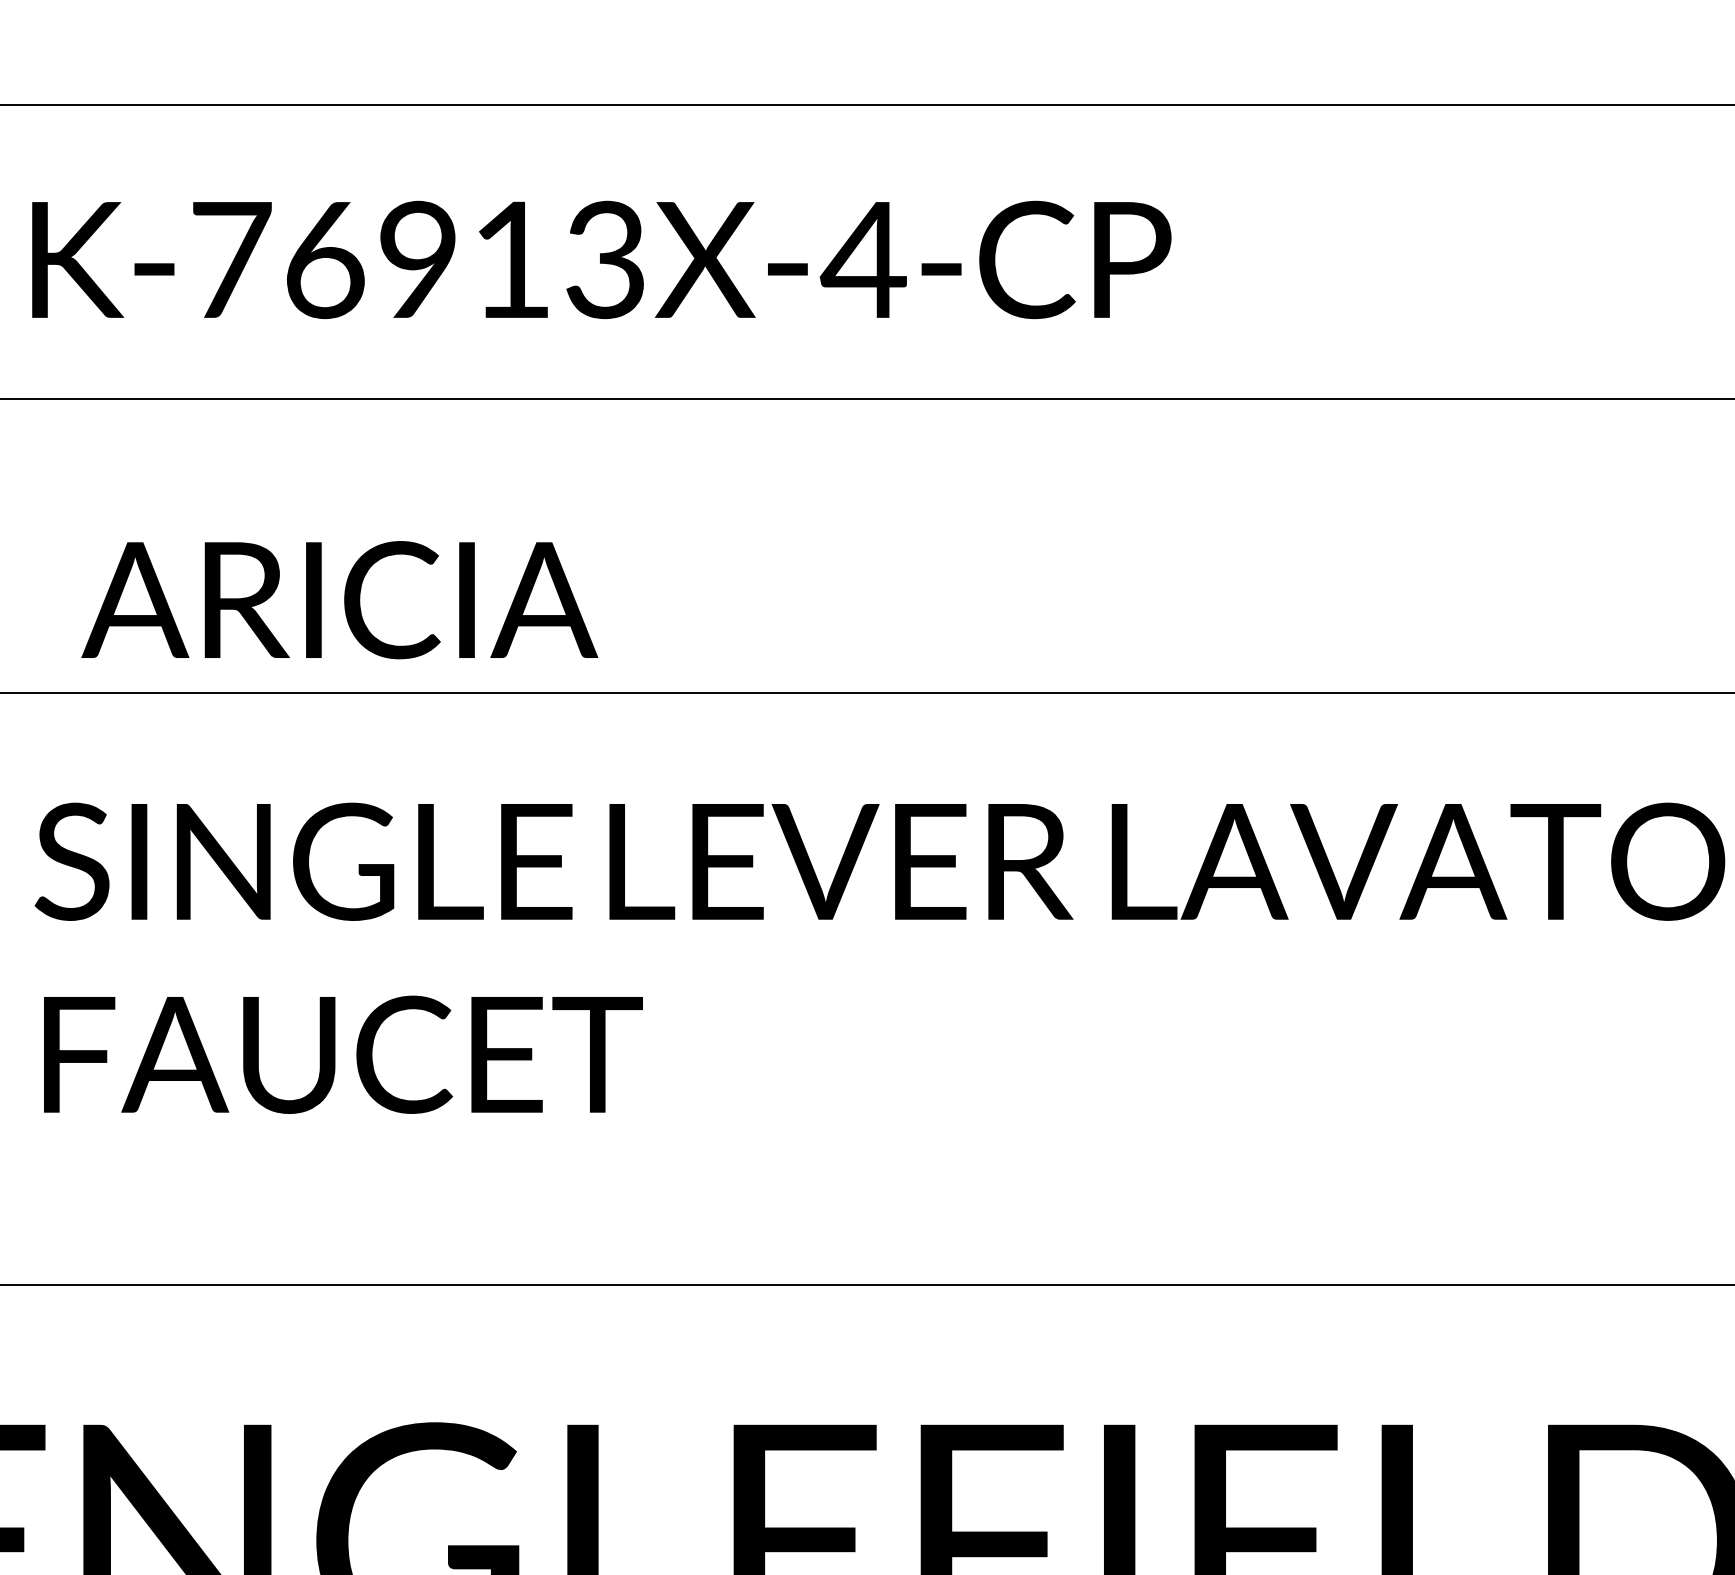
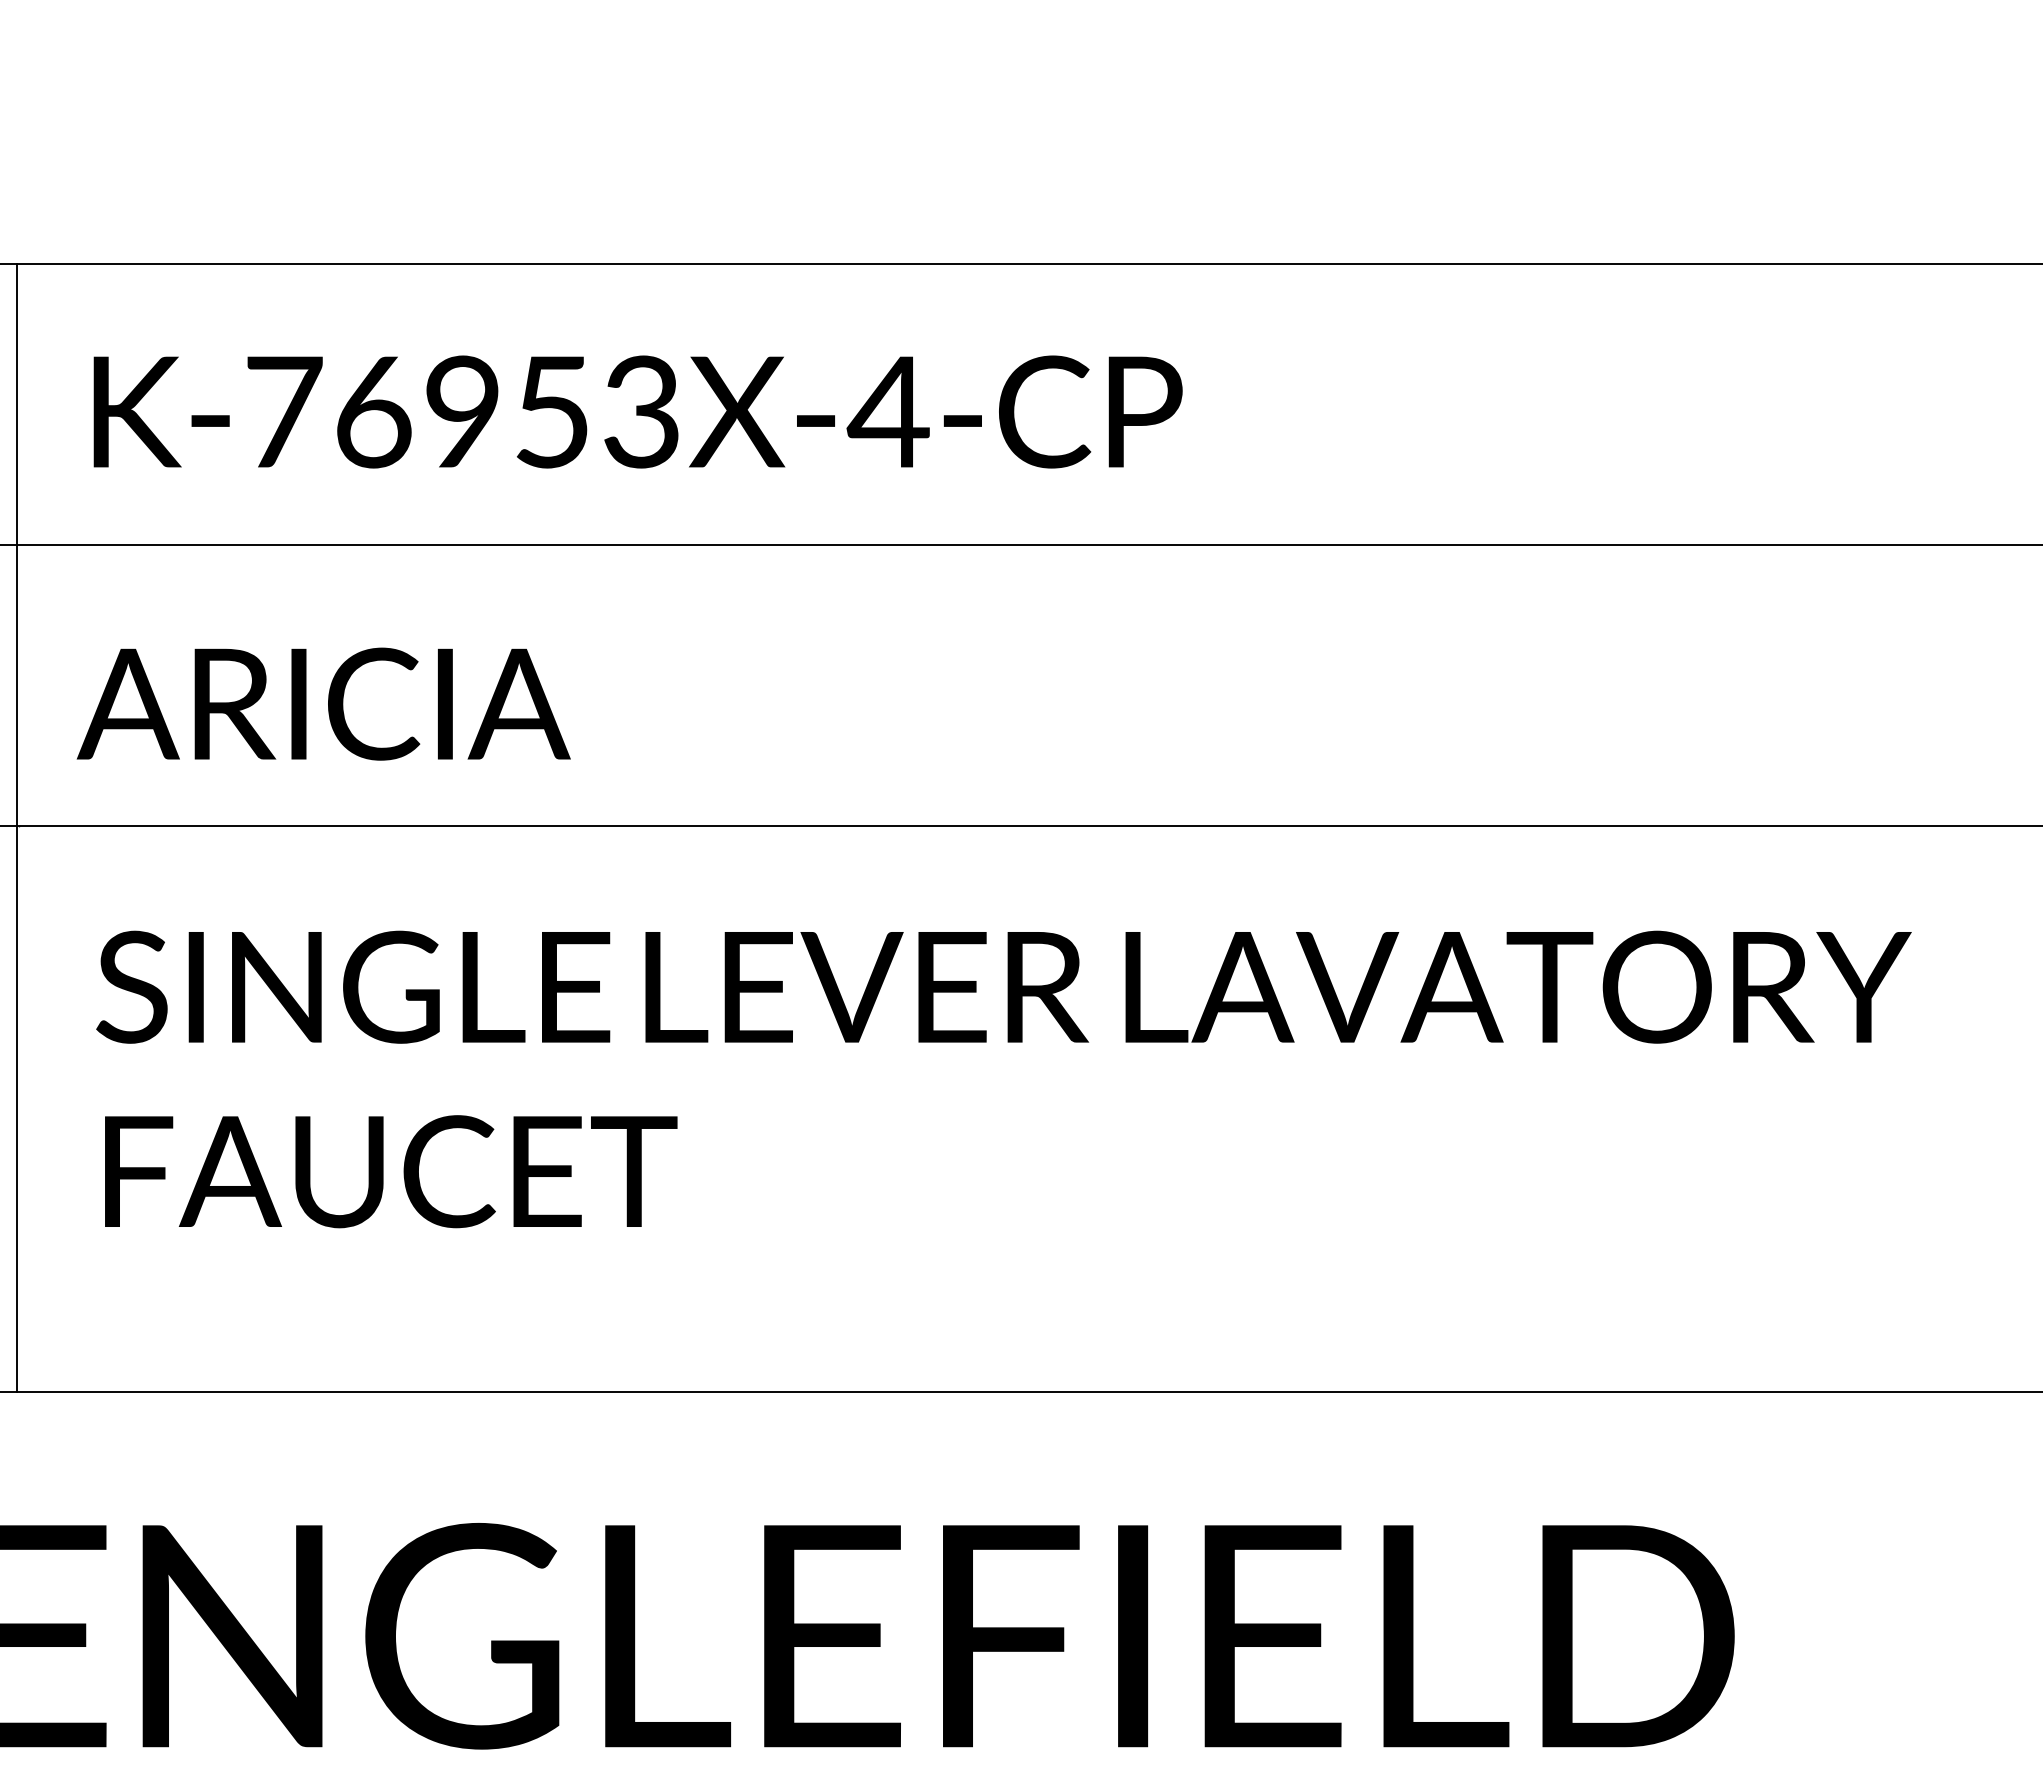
text: (511, 260) -> (551, 412), K-76913X-4-CP -> K-76953X-4-CP
text: (339, 599) -> (323, 703), moved

